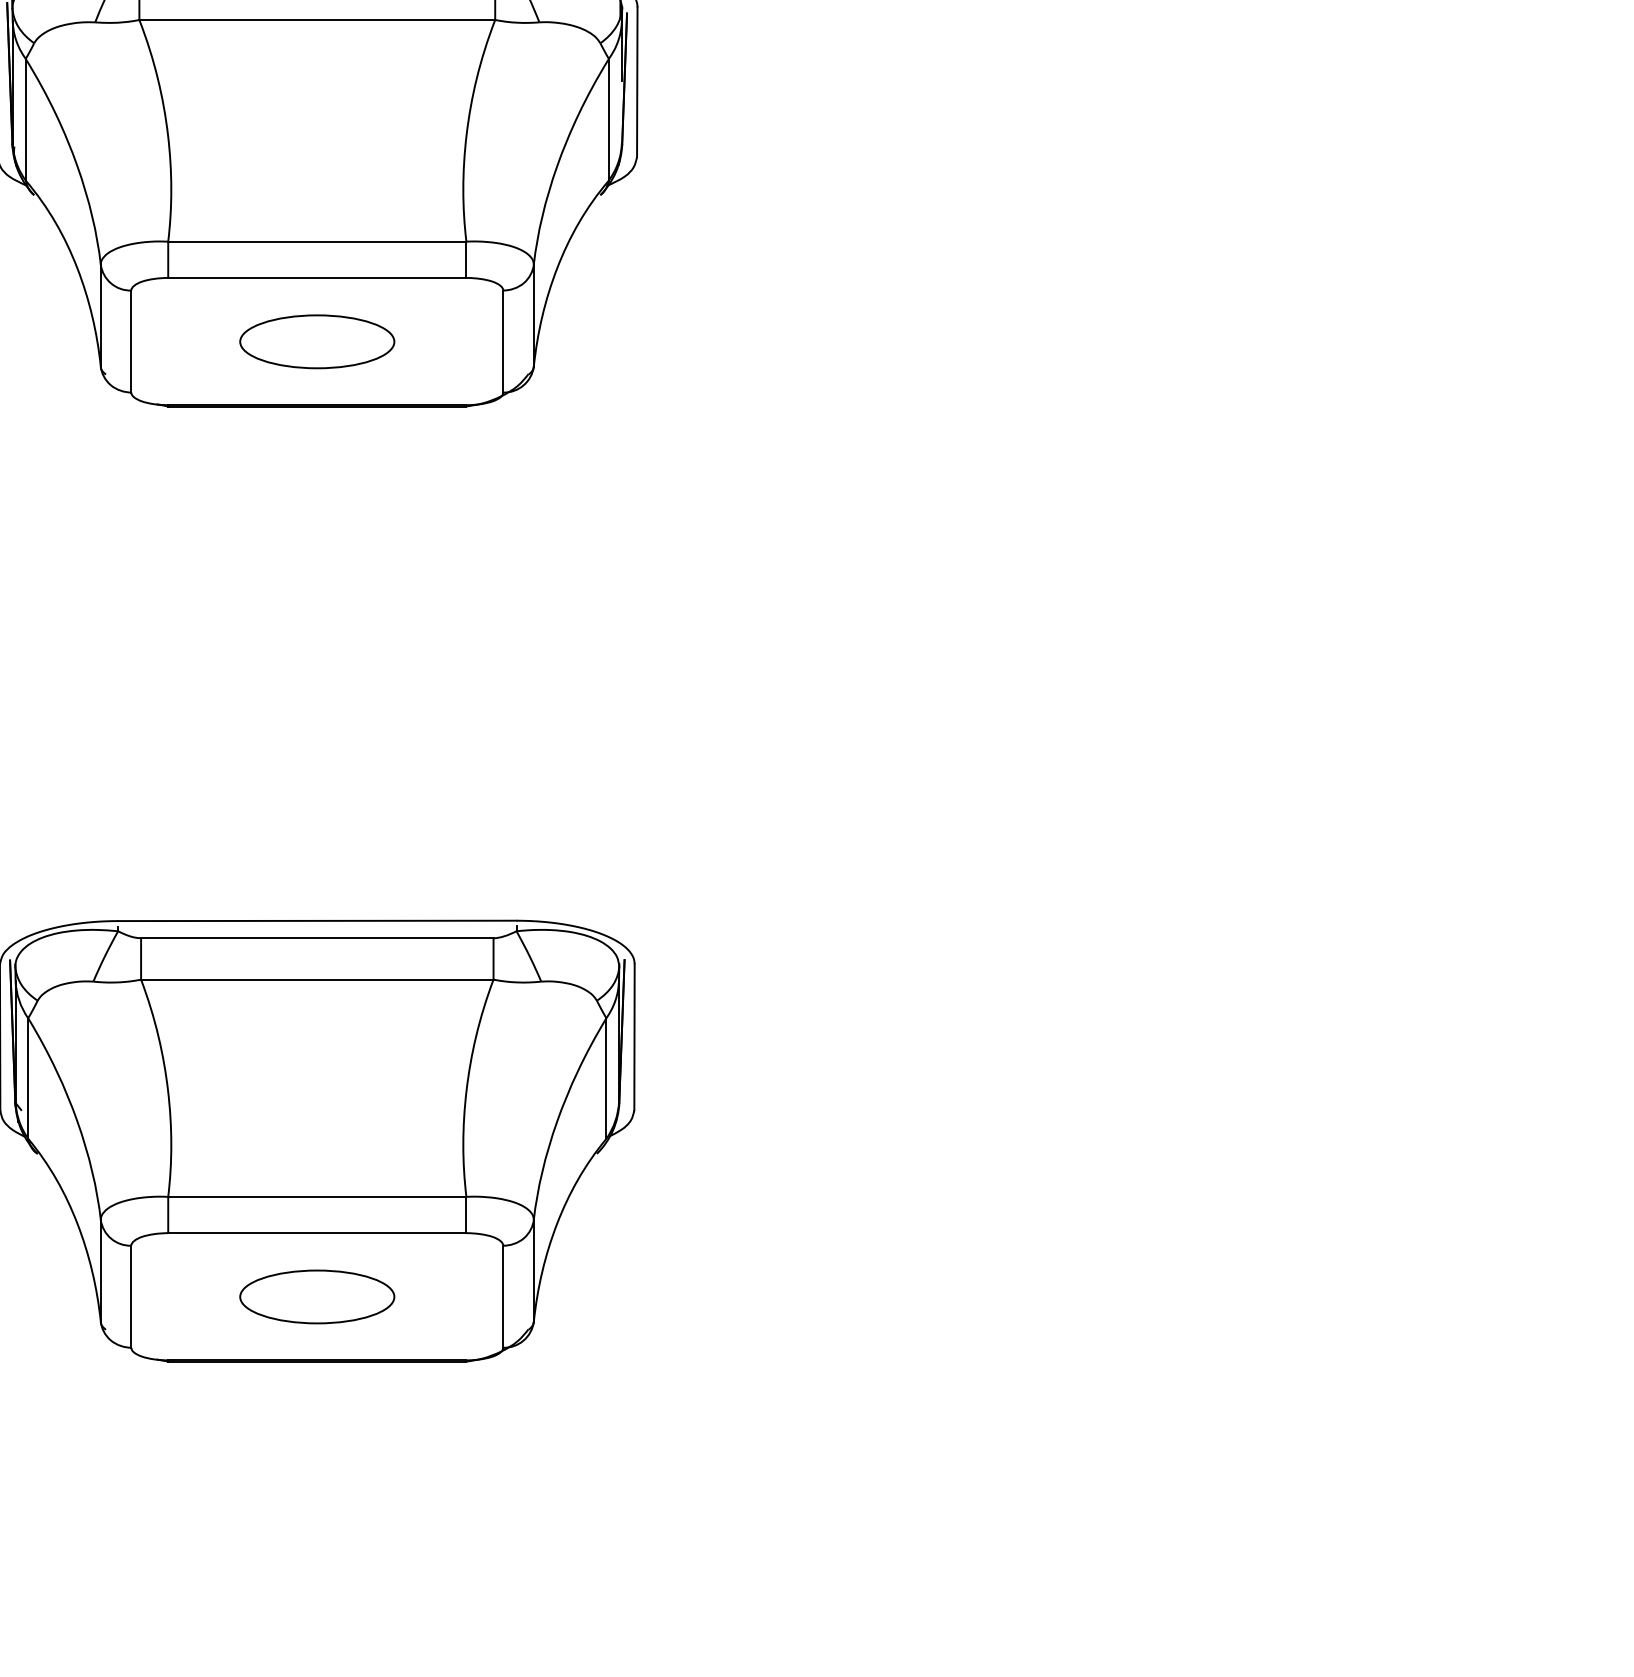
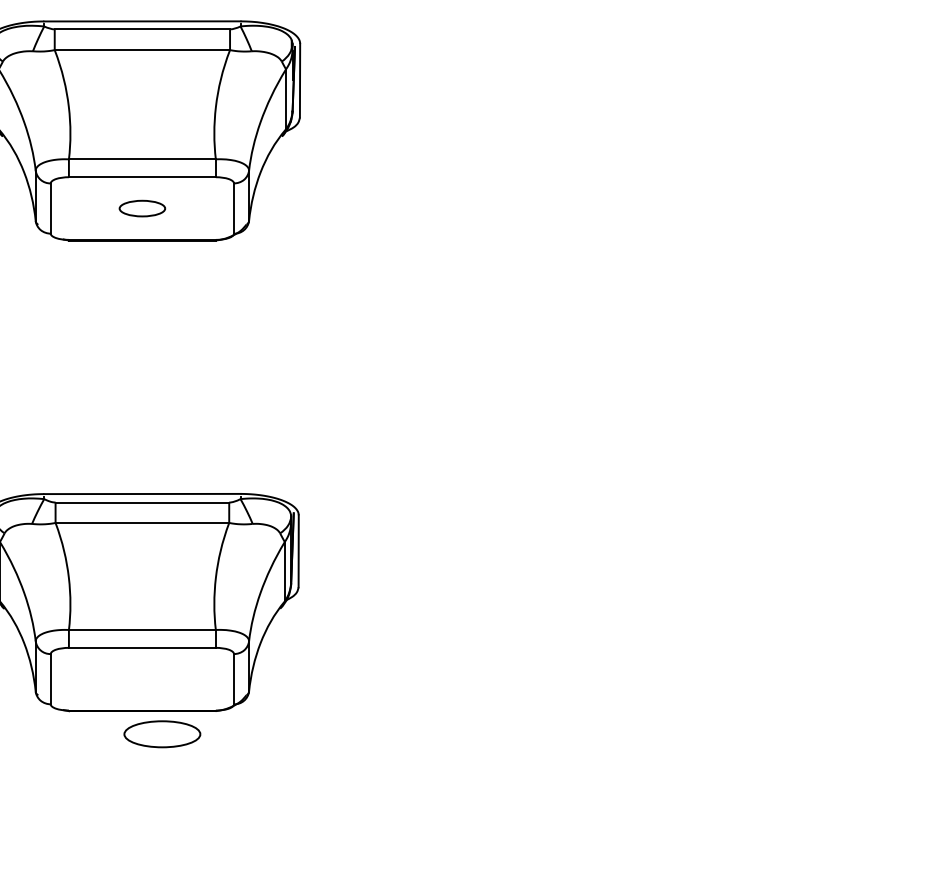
part: (317, 341) -> (142, 208), size x0.6
part: (317, 1297) -> (162, 734), moved

